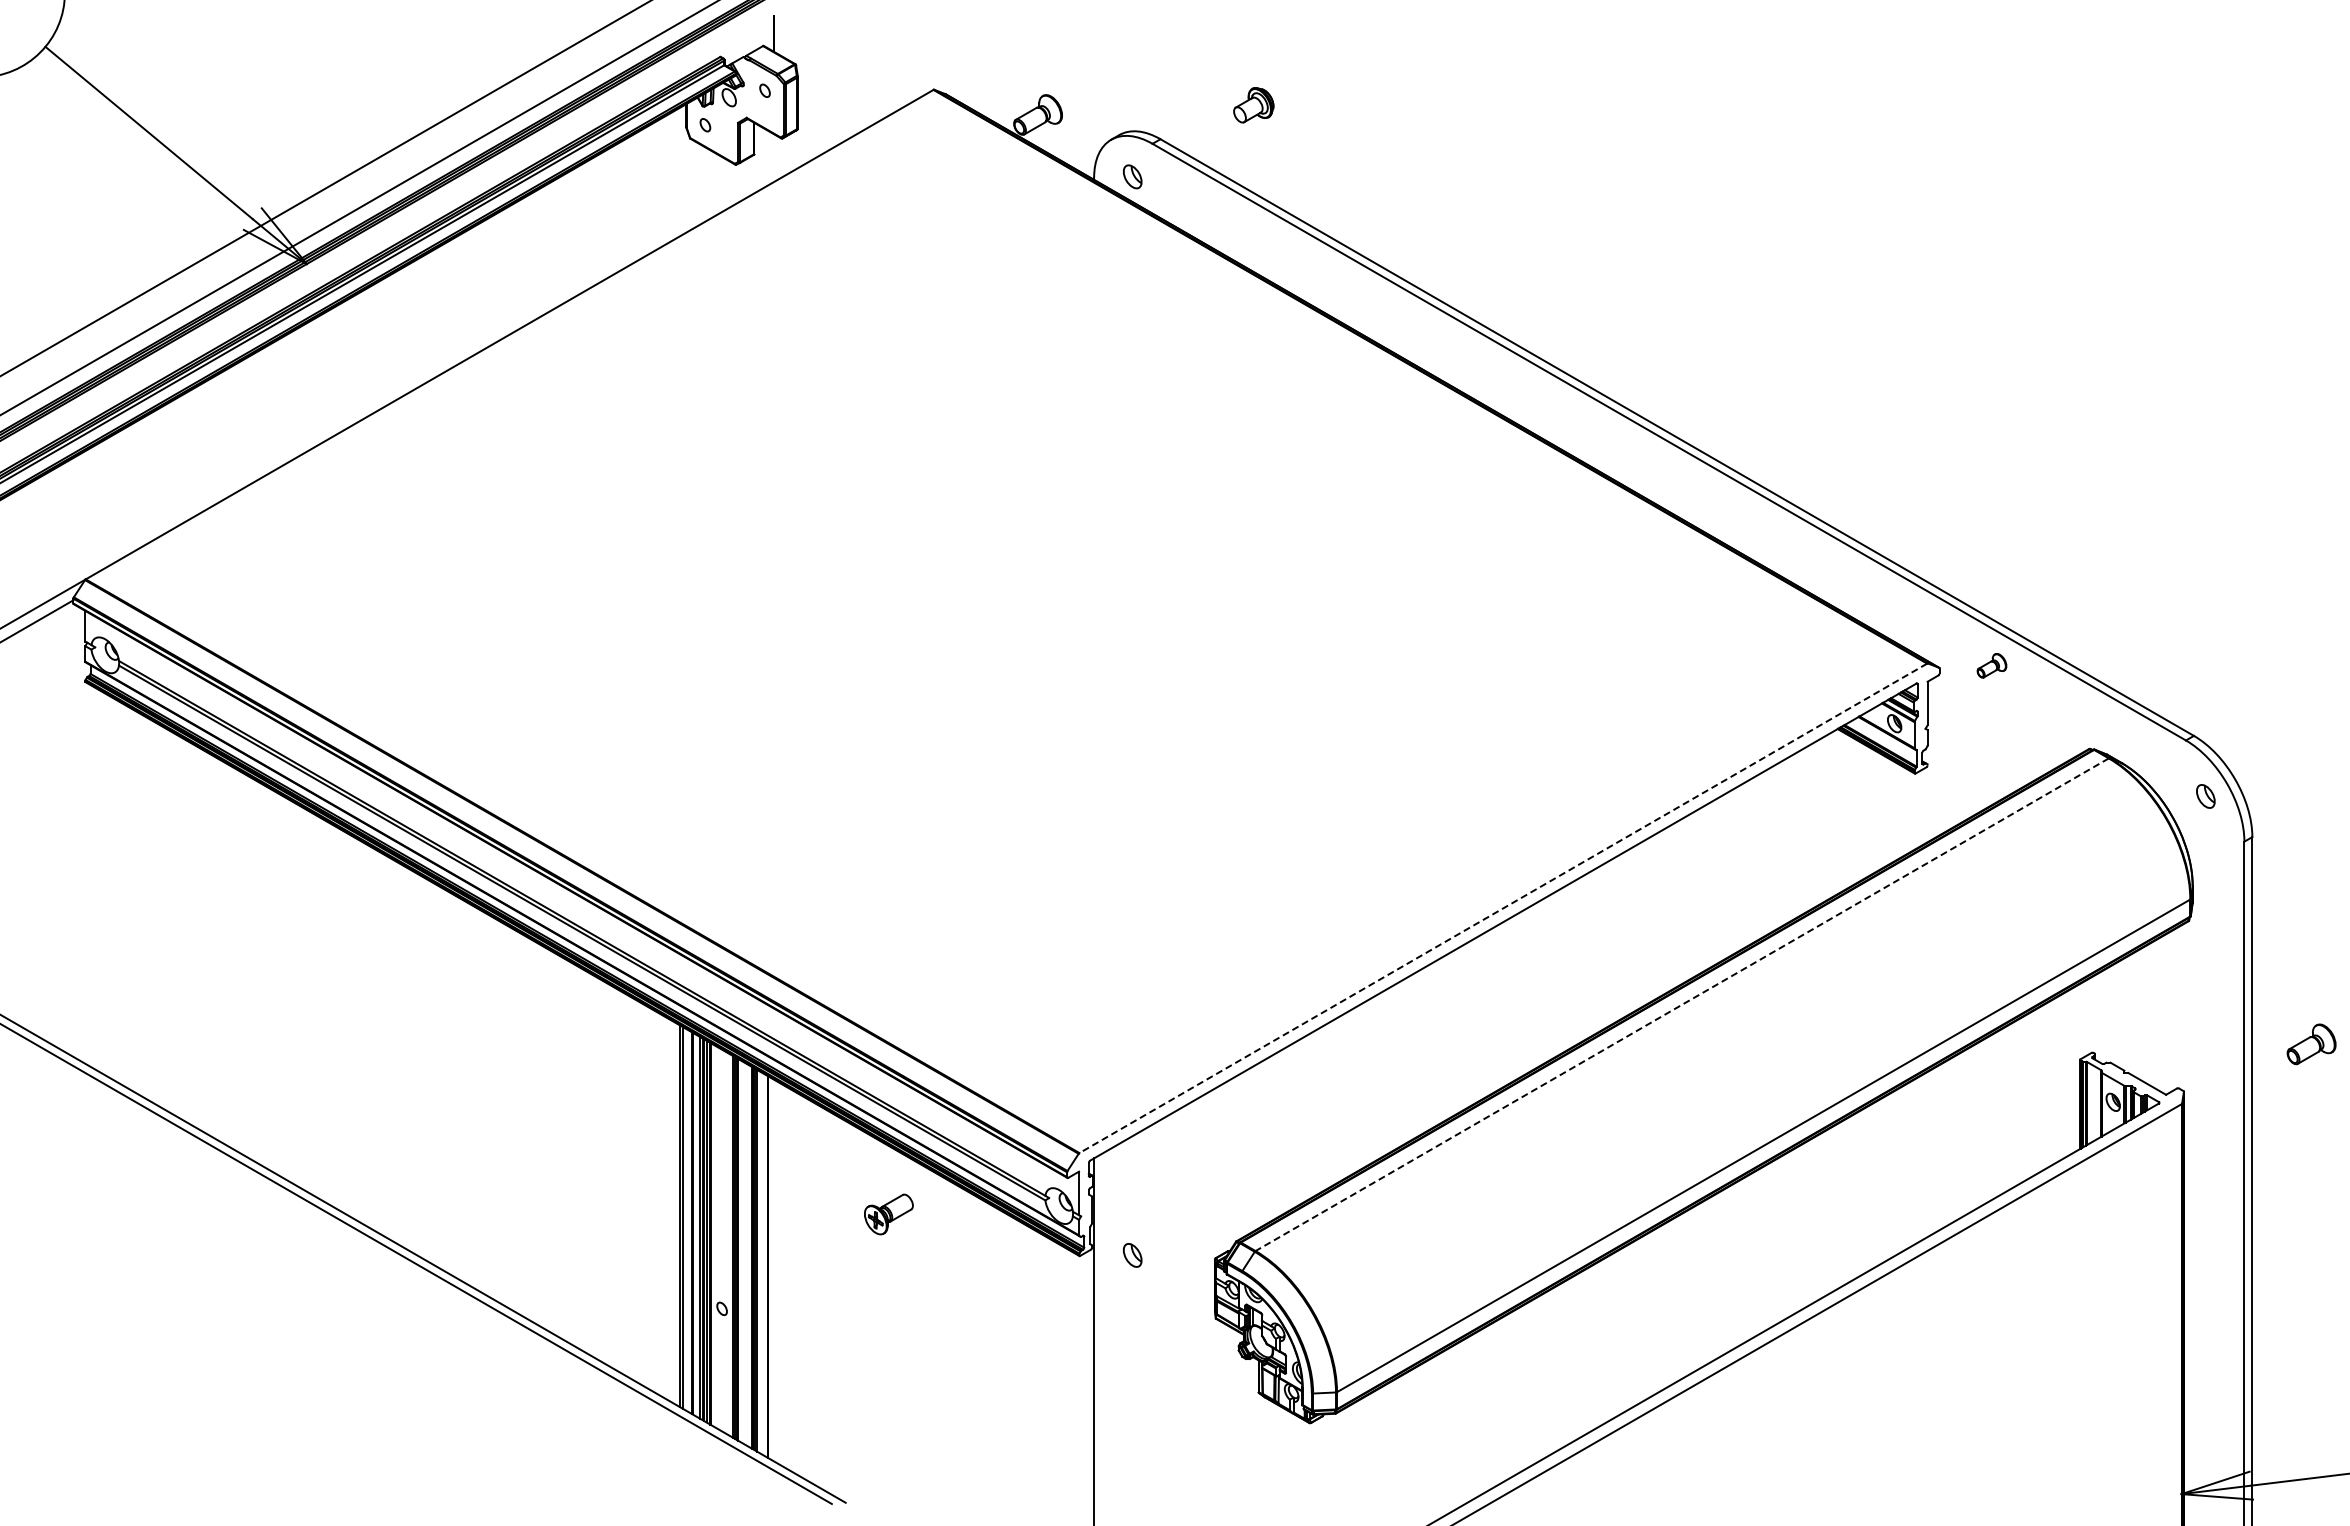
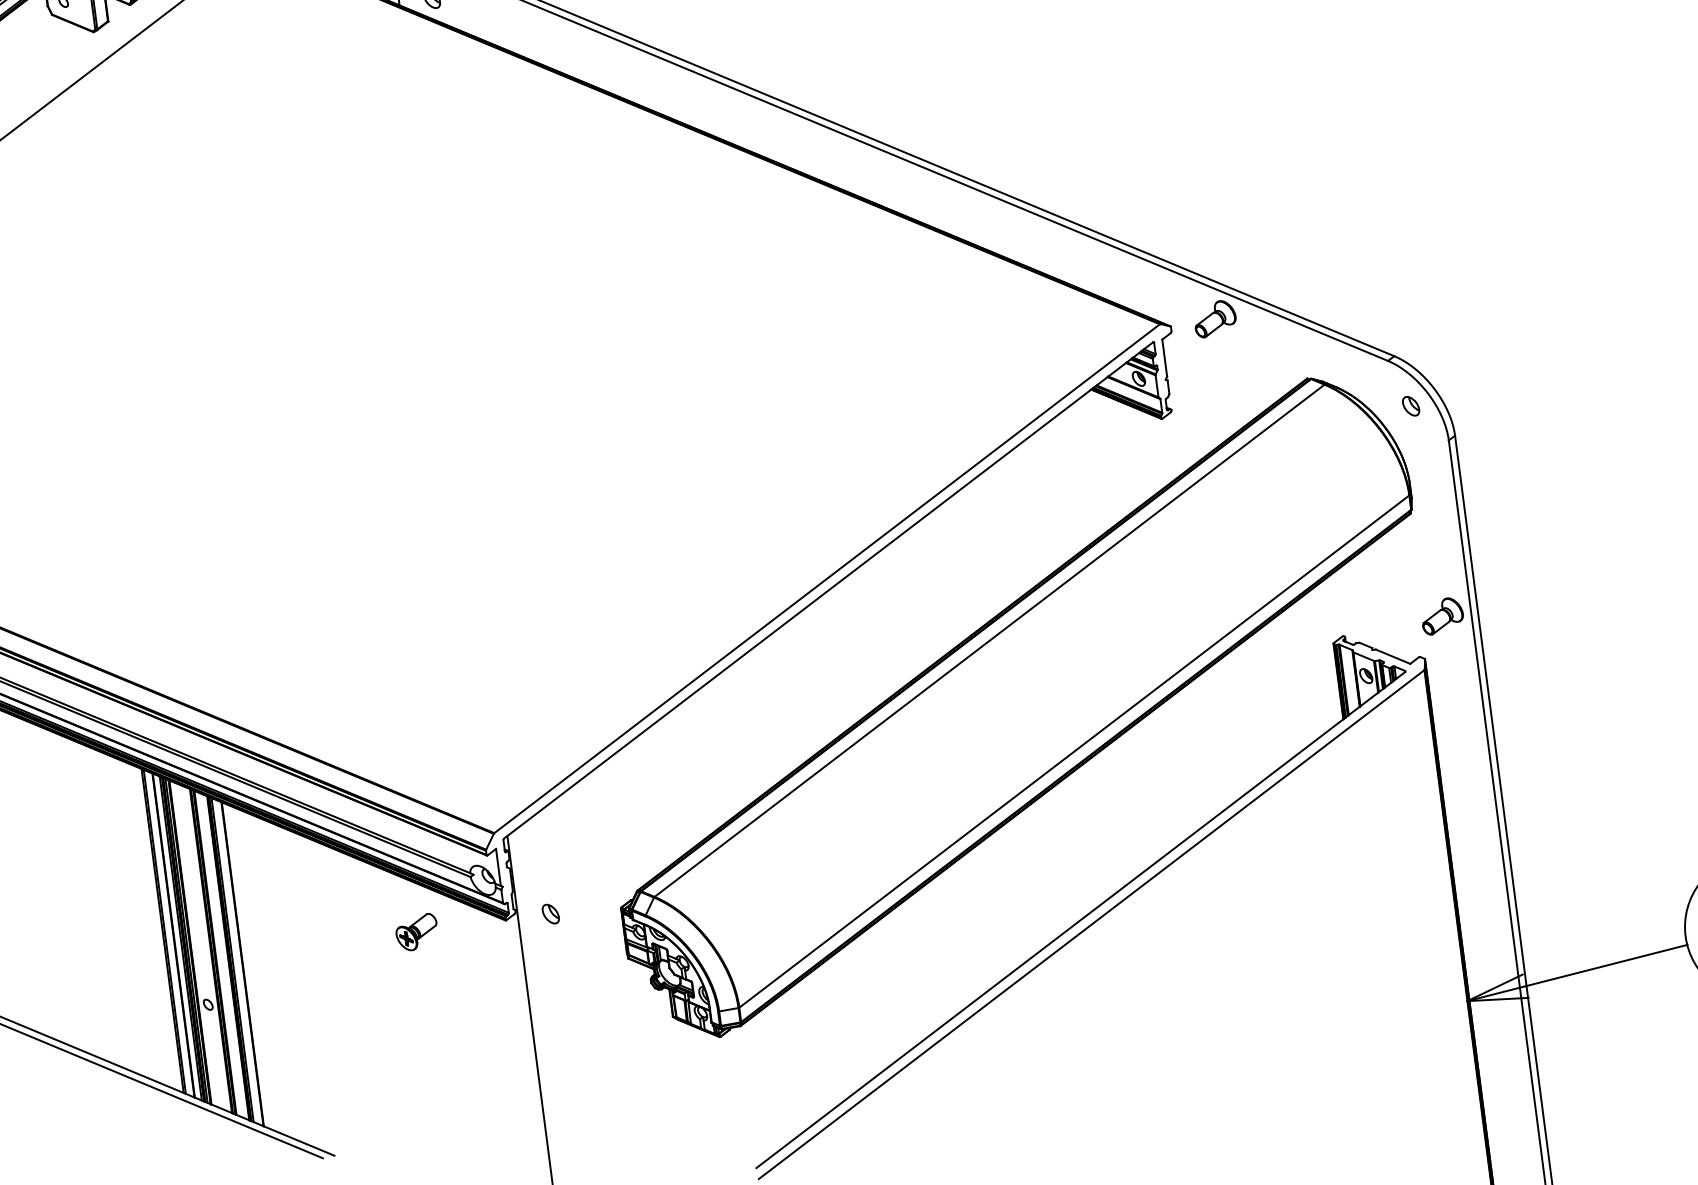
part: (1991, 665) -> (1214, 318), size x1.67
line: (1502, 908) -> (826, 578), dashed -> solid
line: (1682, 1004) -> (989, 640), dashed -> solid
part: (2311, 1044) -> (1442, 616), moved
part: (888, 1214) -> (416, 932), moved

